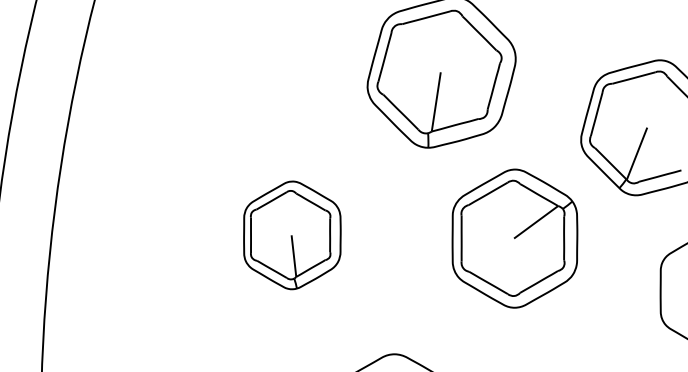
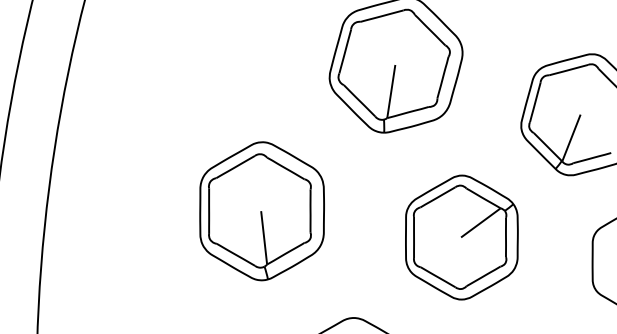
part: (292, 235) -> (262, 211), size x1.43
part: (514, 238) -> (461, 237), moved

